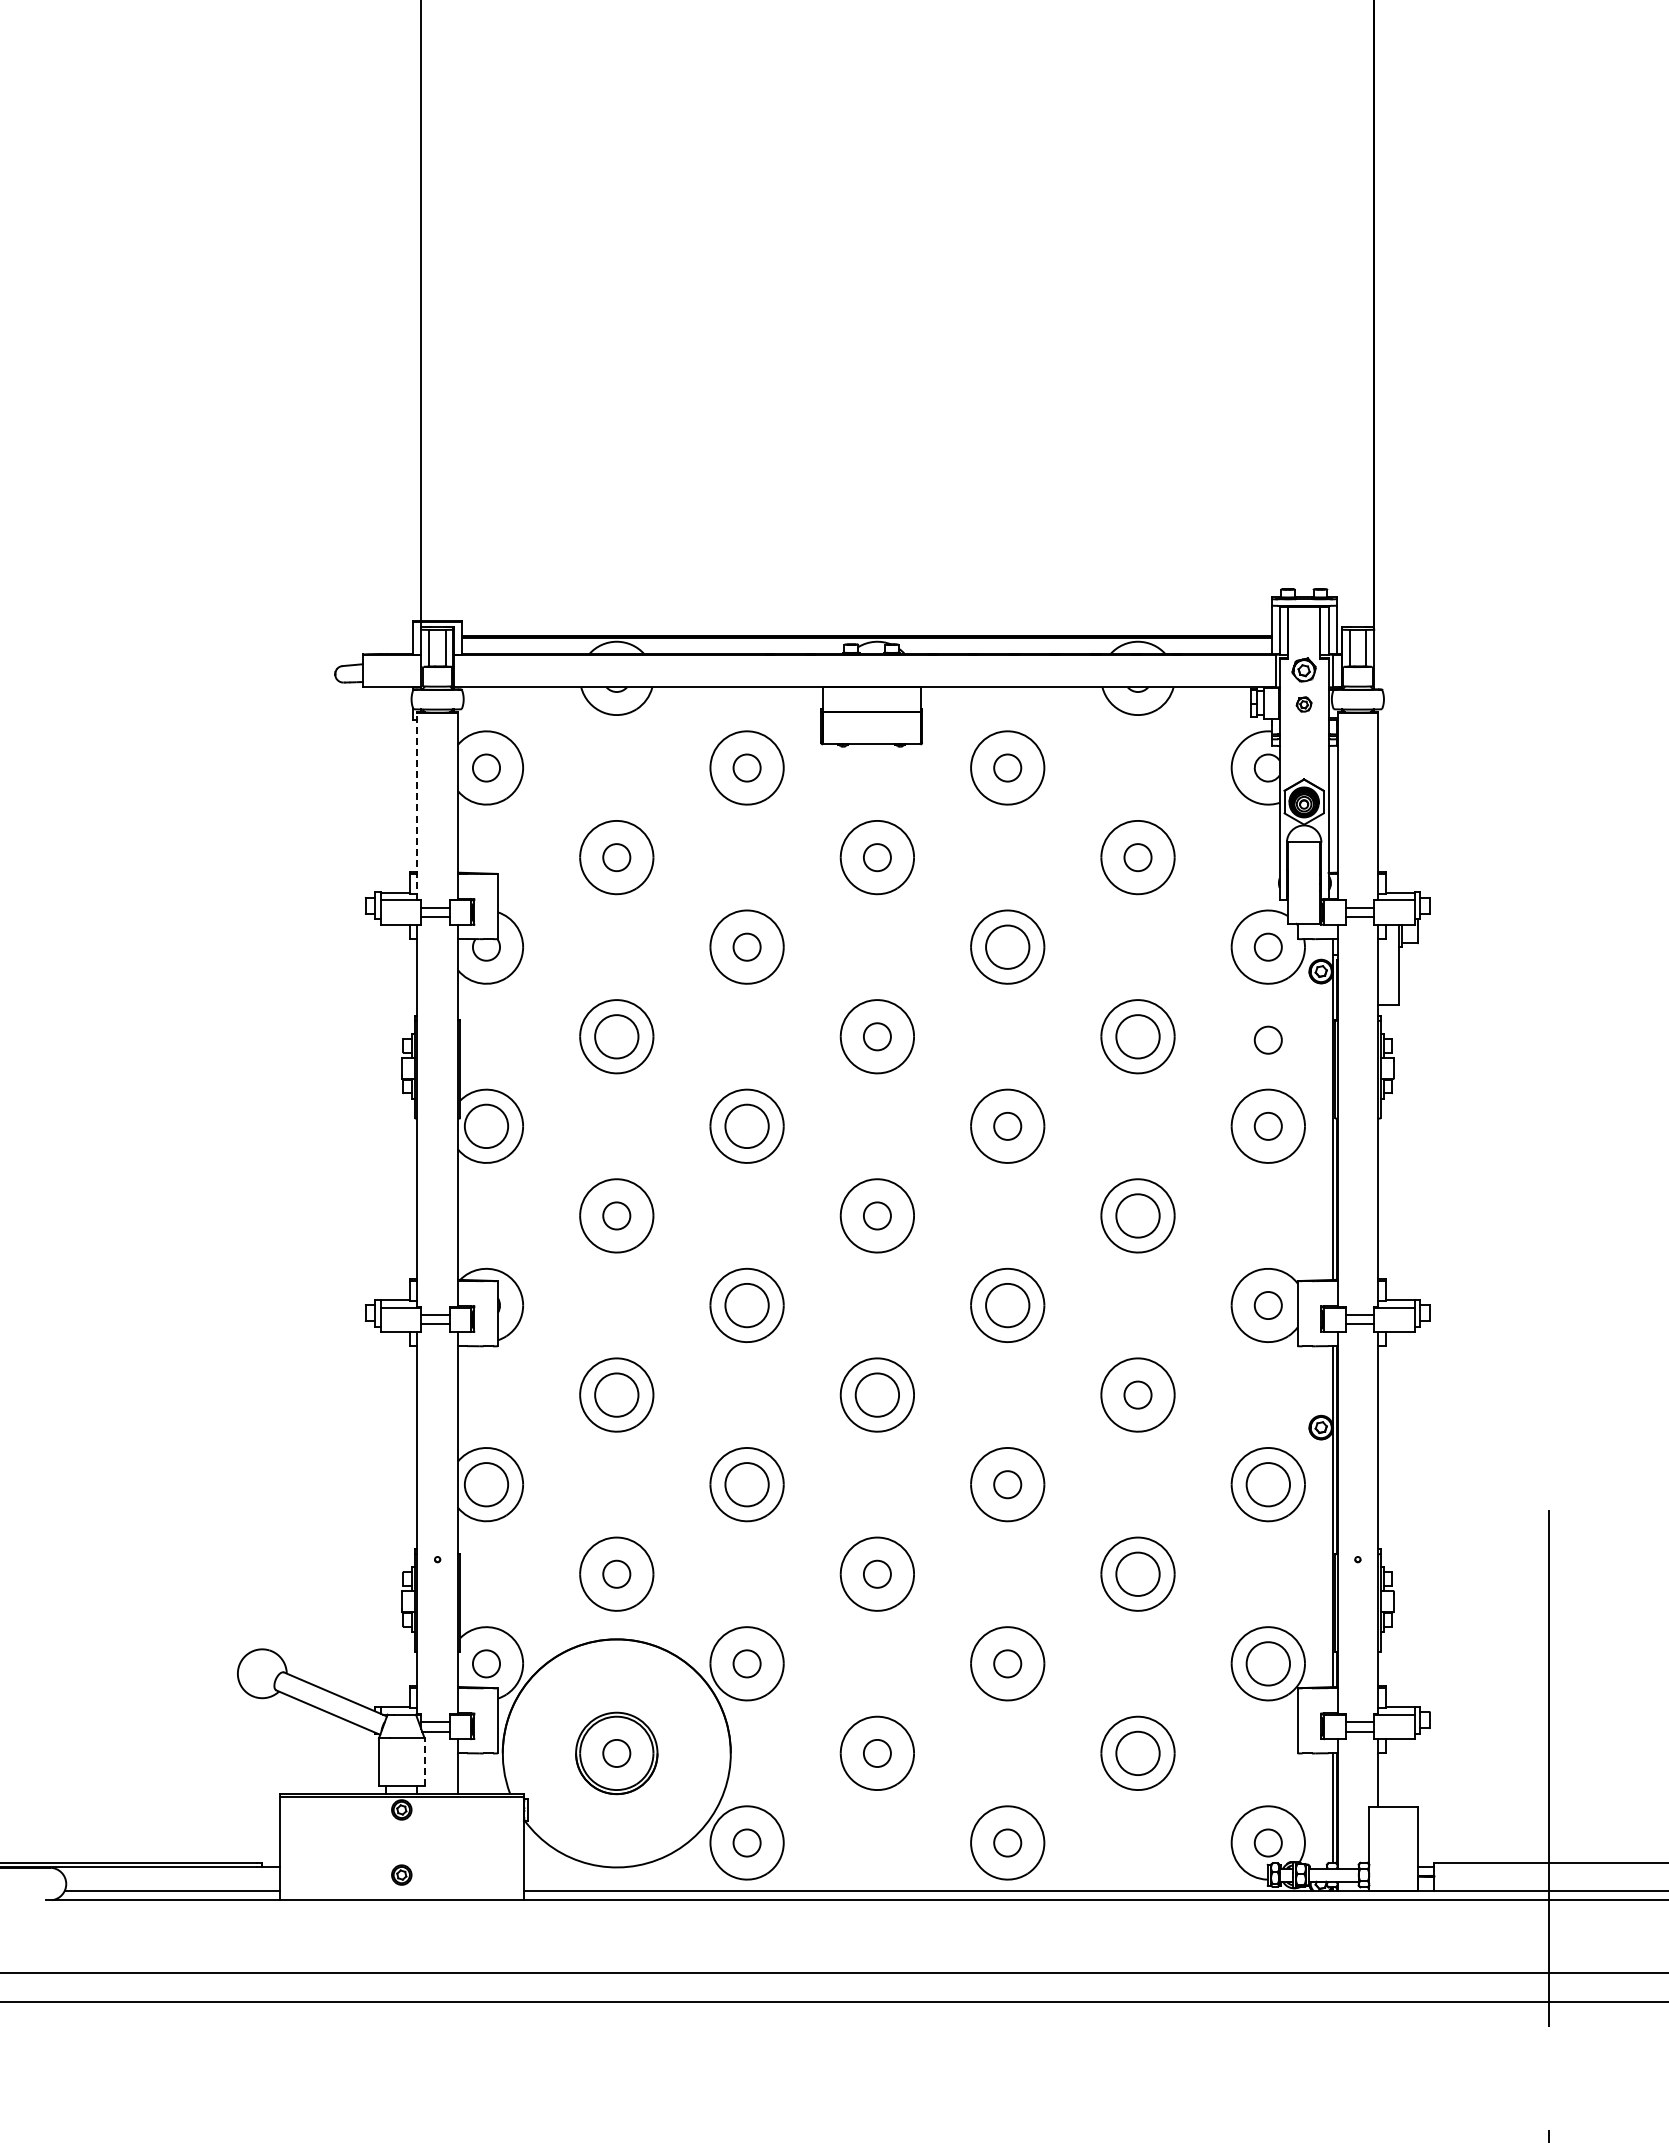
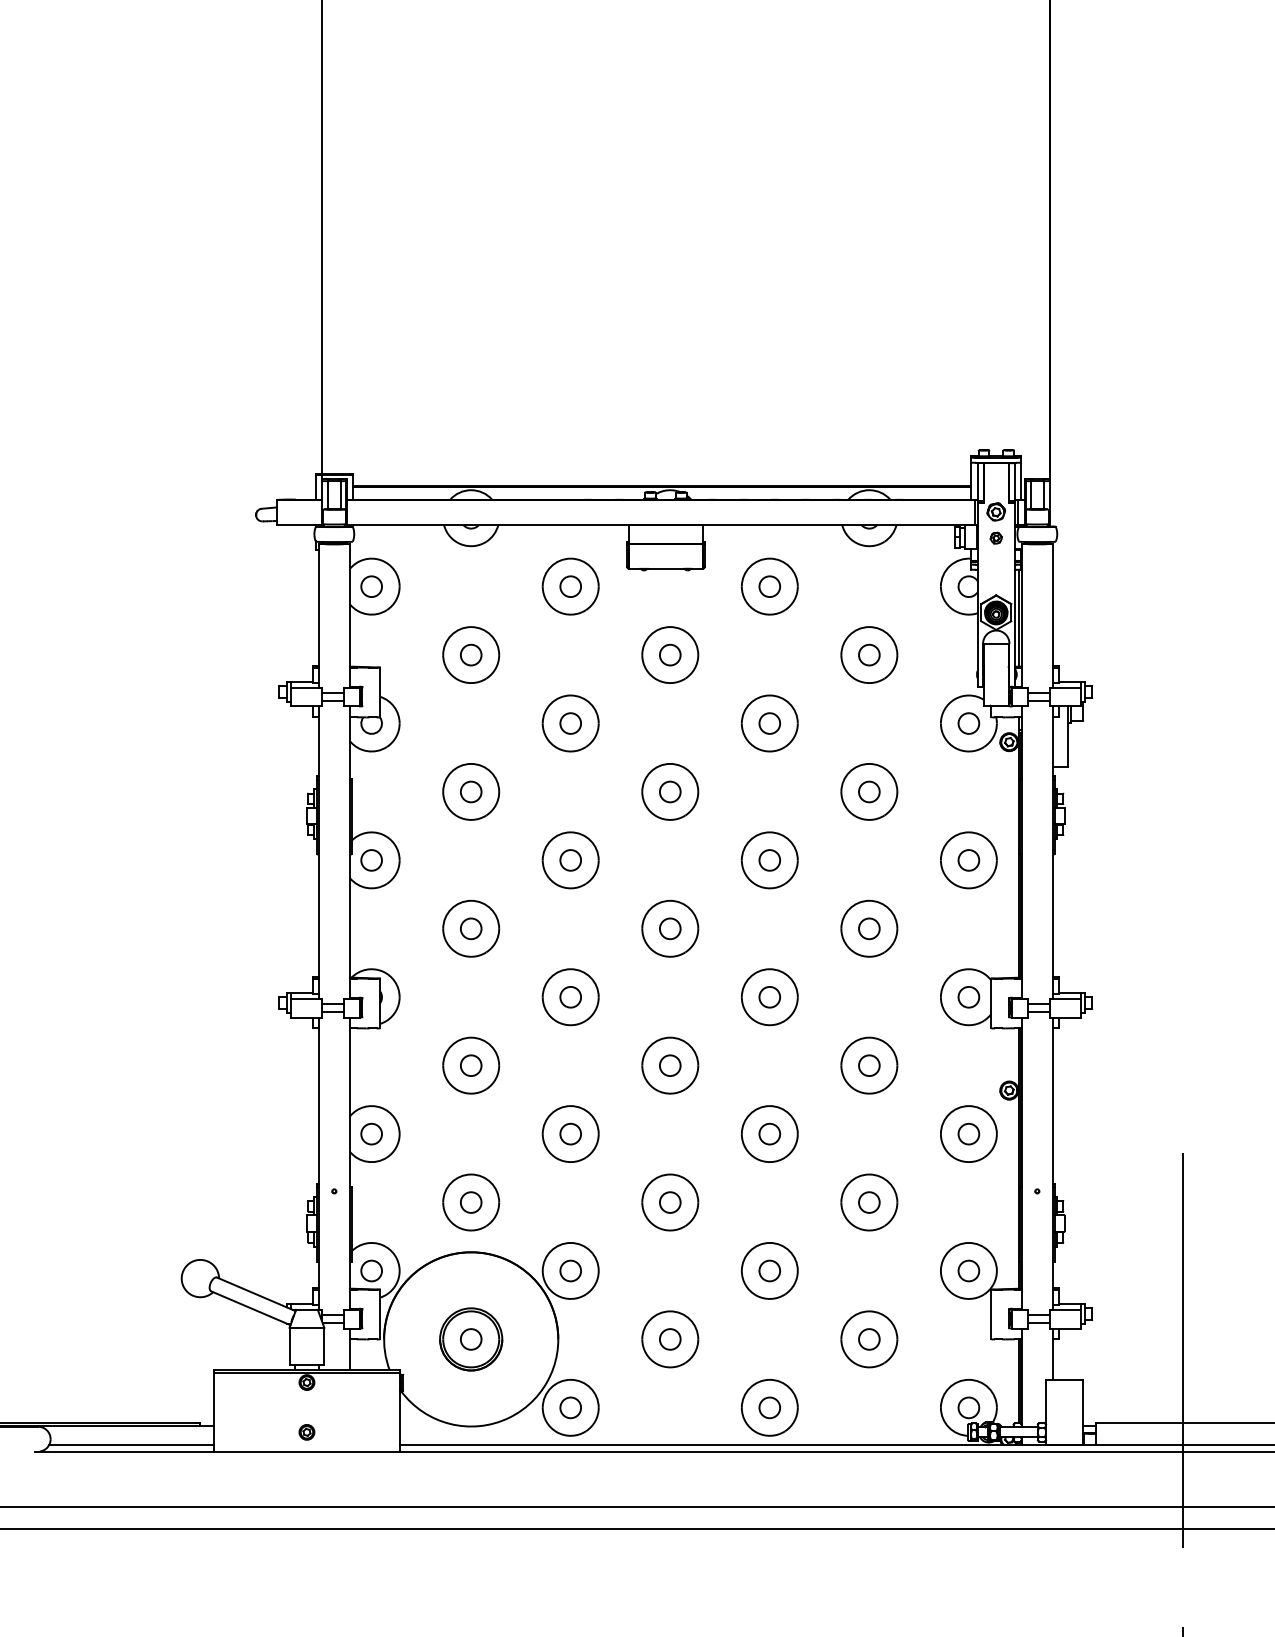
line: (417, 806) -> (318, 616), dashed -> solid
line: (1333, 808) -> (1018, 617), added
circle: (1007, 946) -> (769, 723), size x0.62
circle: (616, 1036) -> (470, 791), size x0.62
circle: (1137, 1036) -> (868, 791), size x0.62
circle: (1267, 1039) -> (968, 794), removed
circle: (486, 1125) -> (371, 859), size x0.62
circle: (746, 1125) -> (570, 859), size x0.62
circle: (1137, 1215) -> (868, 928), size x0.62
circle: (746, 1305) -> (570, 997), size x0.62
circle: (1007, 1305) -> (769, 997), size x0.62
circle: (616, 1394) -> (470, 1065), size x0.62
circle: (876, 1394) -> (669, 1065), size x0.62
circle: (486, 1484) -> (371, 1133), size x0.62
circle: (746, 1484) -> (570, 1133), size x0.62
circle: (1267, 1484) -> (968, 1133), size x0.62
circle: (1137, 1573) -> (868, 1201), size x0.62
circle: (1267, 1663) -> (968, 1270), size x0.62
circle: (1137, 1753) -> (868, 1339), size x0.62
line: (424, 1761) -> (324, 1345), dashed -> solid

